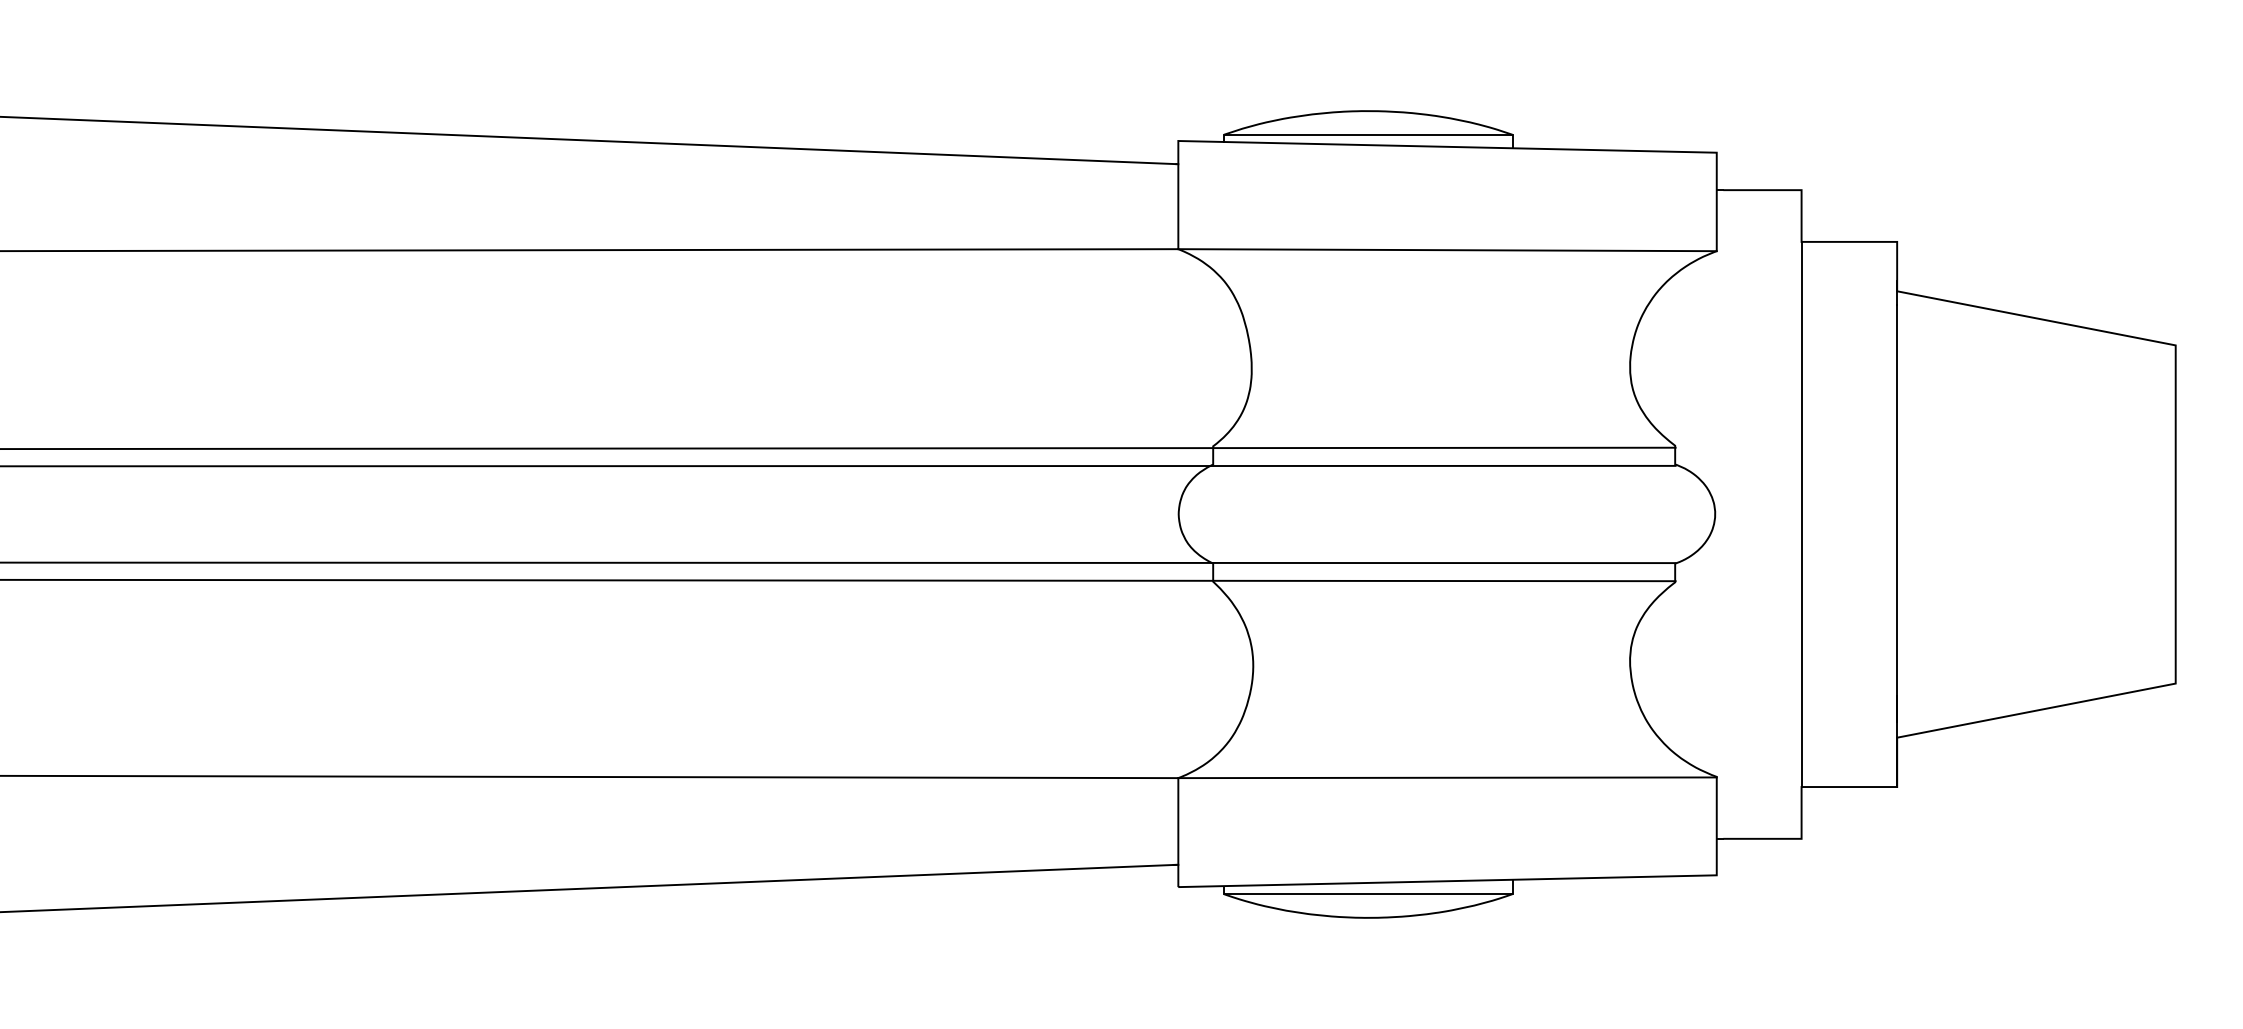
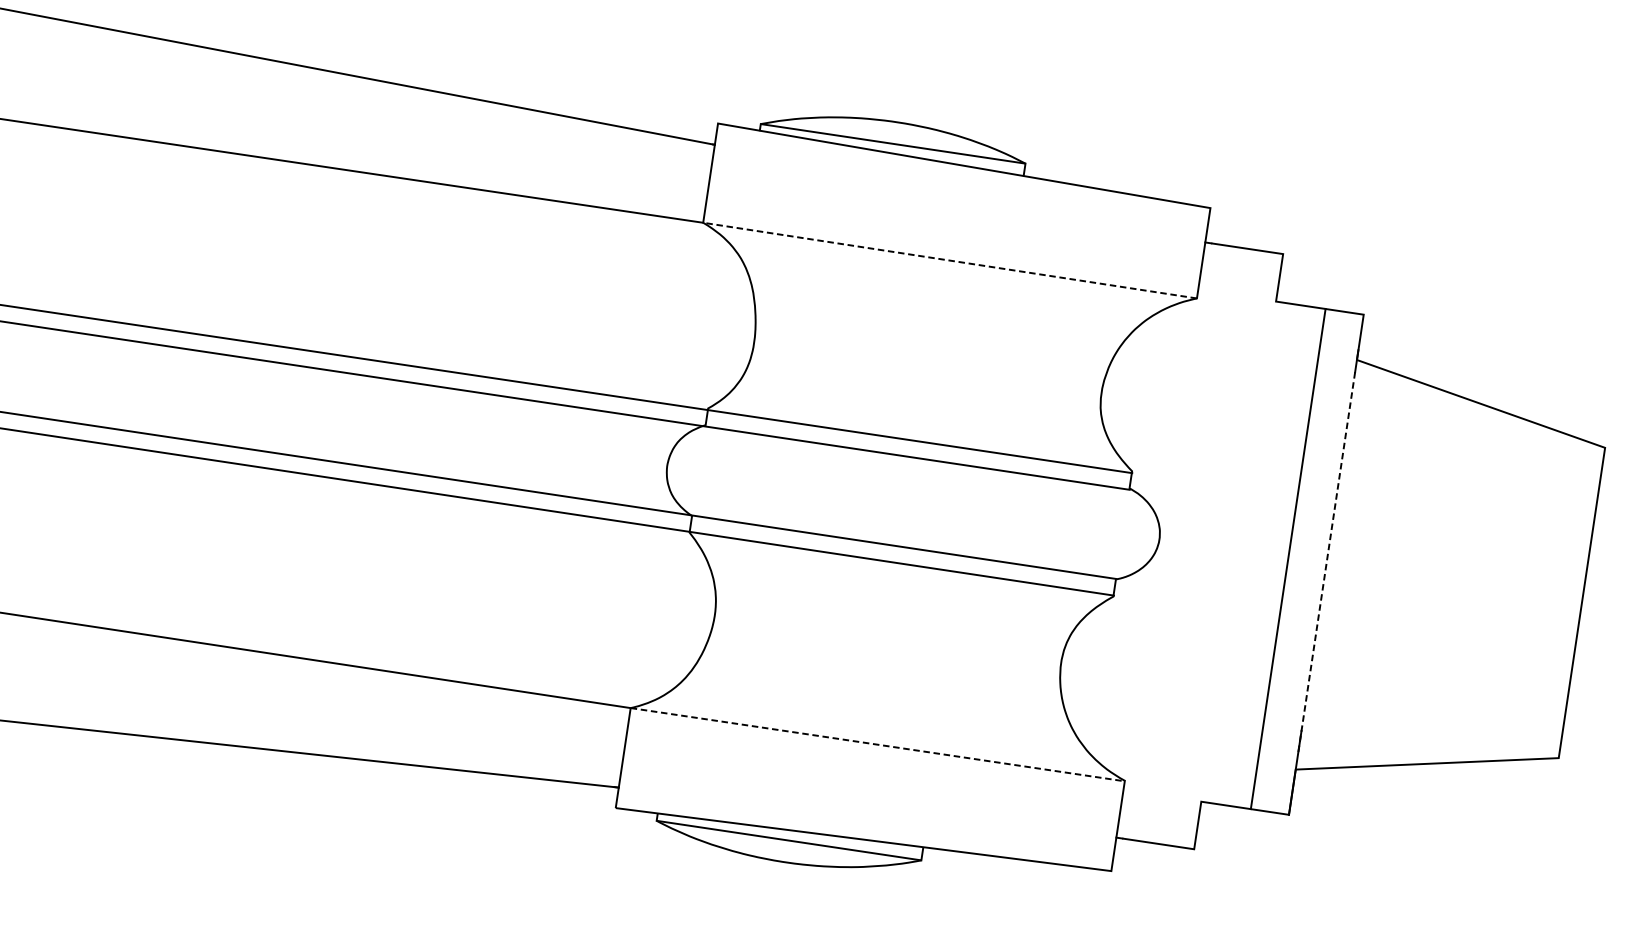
line: (1447, 250) -> (950, 260), solid -> dashed
line: (1897, 513) -> (1326, 563), solid -> dashed
line: (1801, 514) -> (1288, 559), moved
line: (1448, 777) -> (878, 744), solid -> dashed

